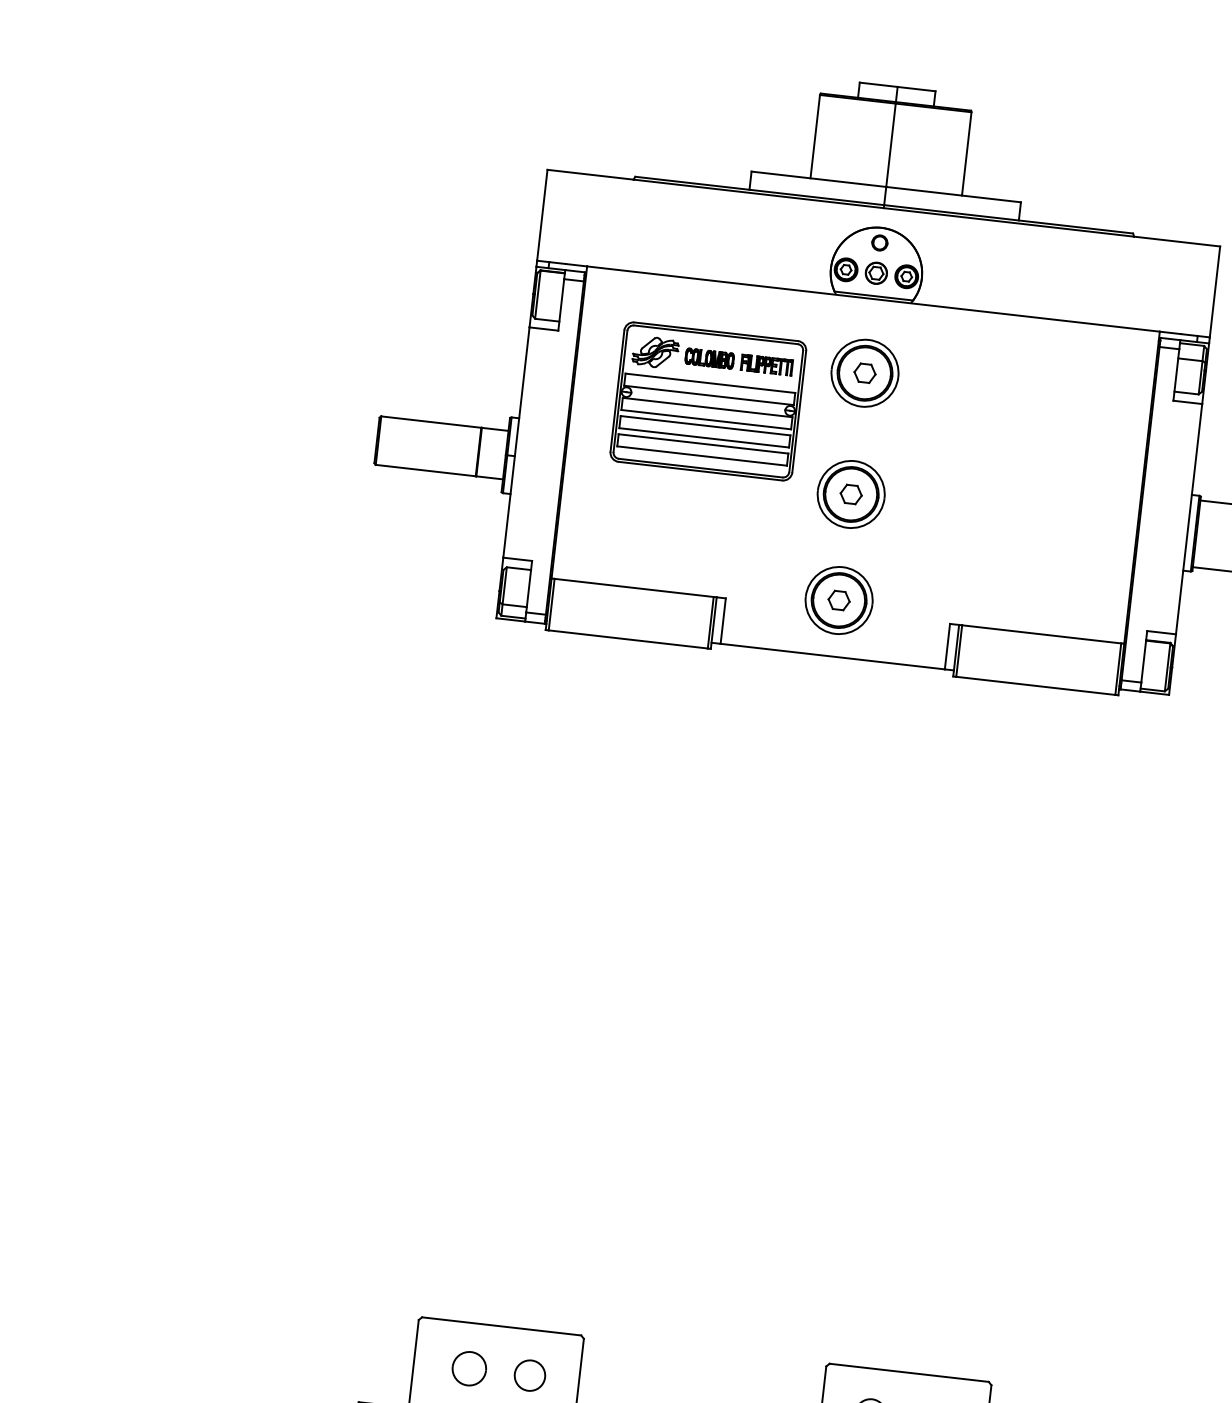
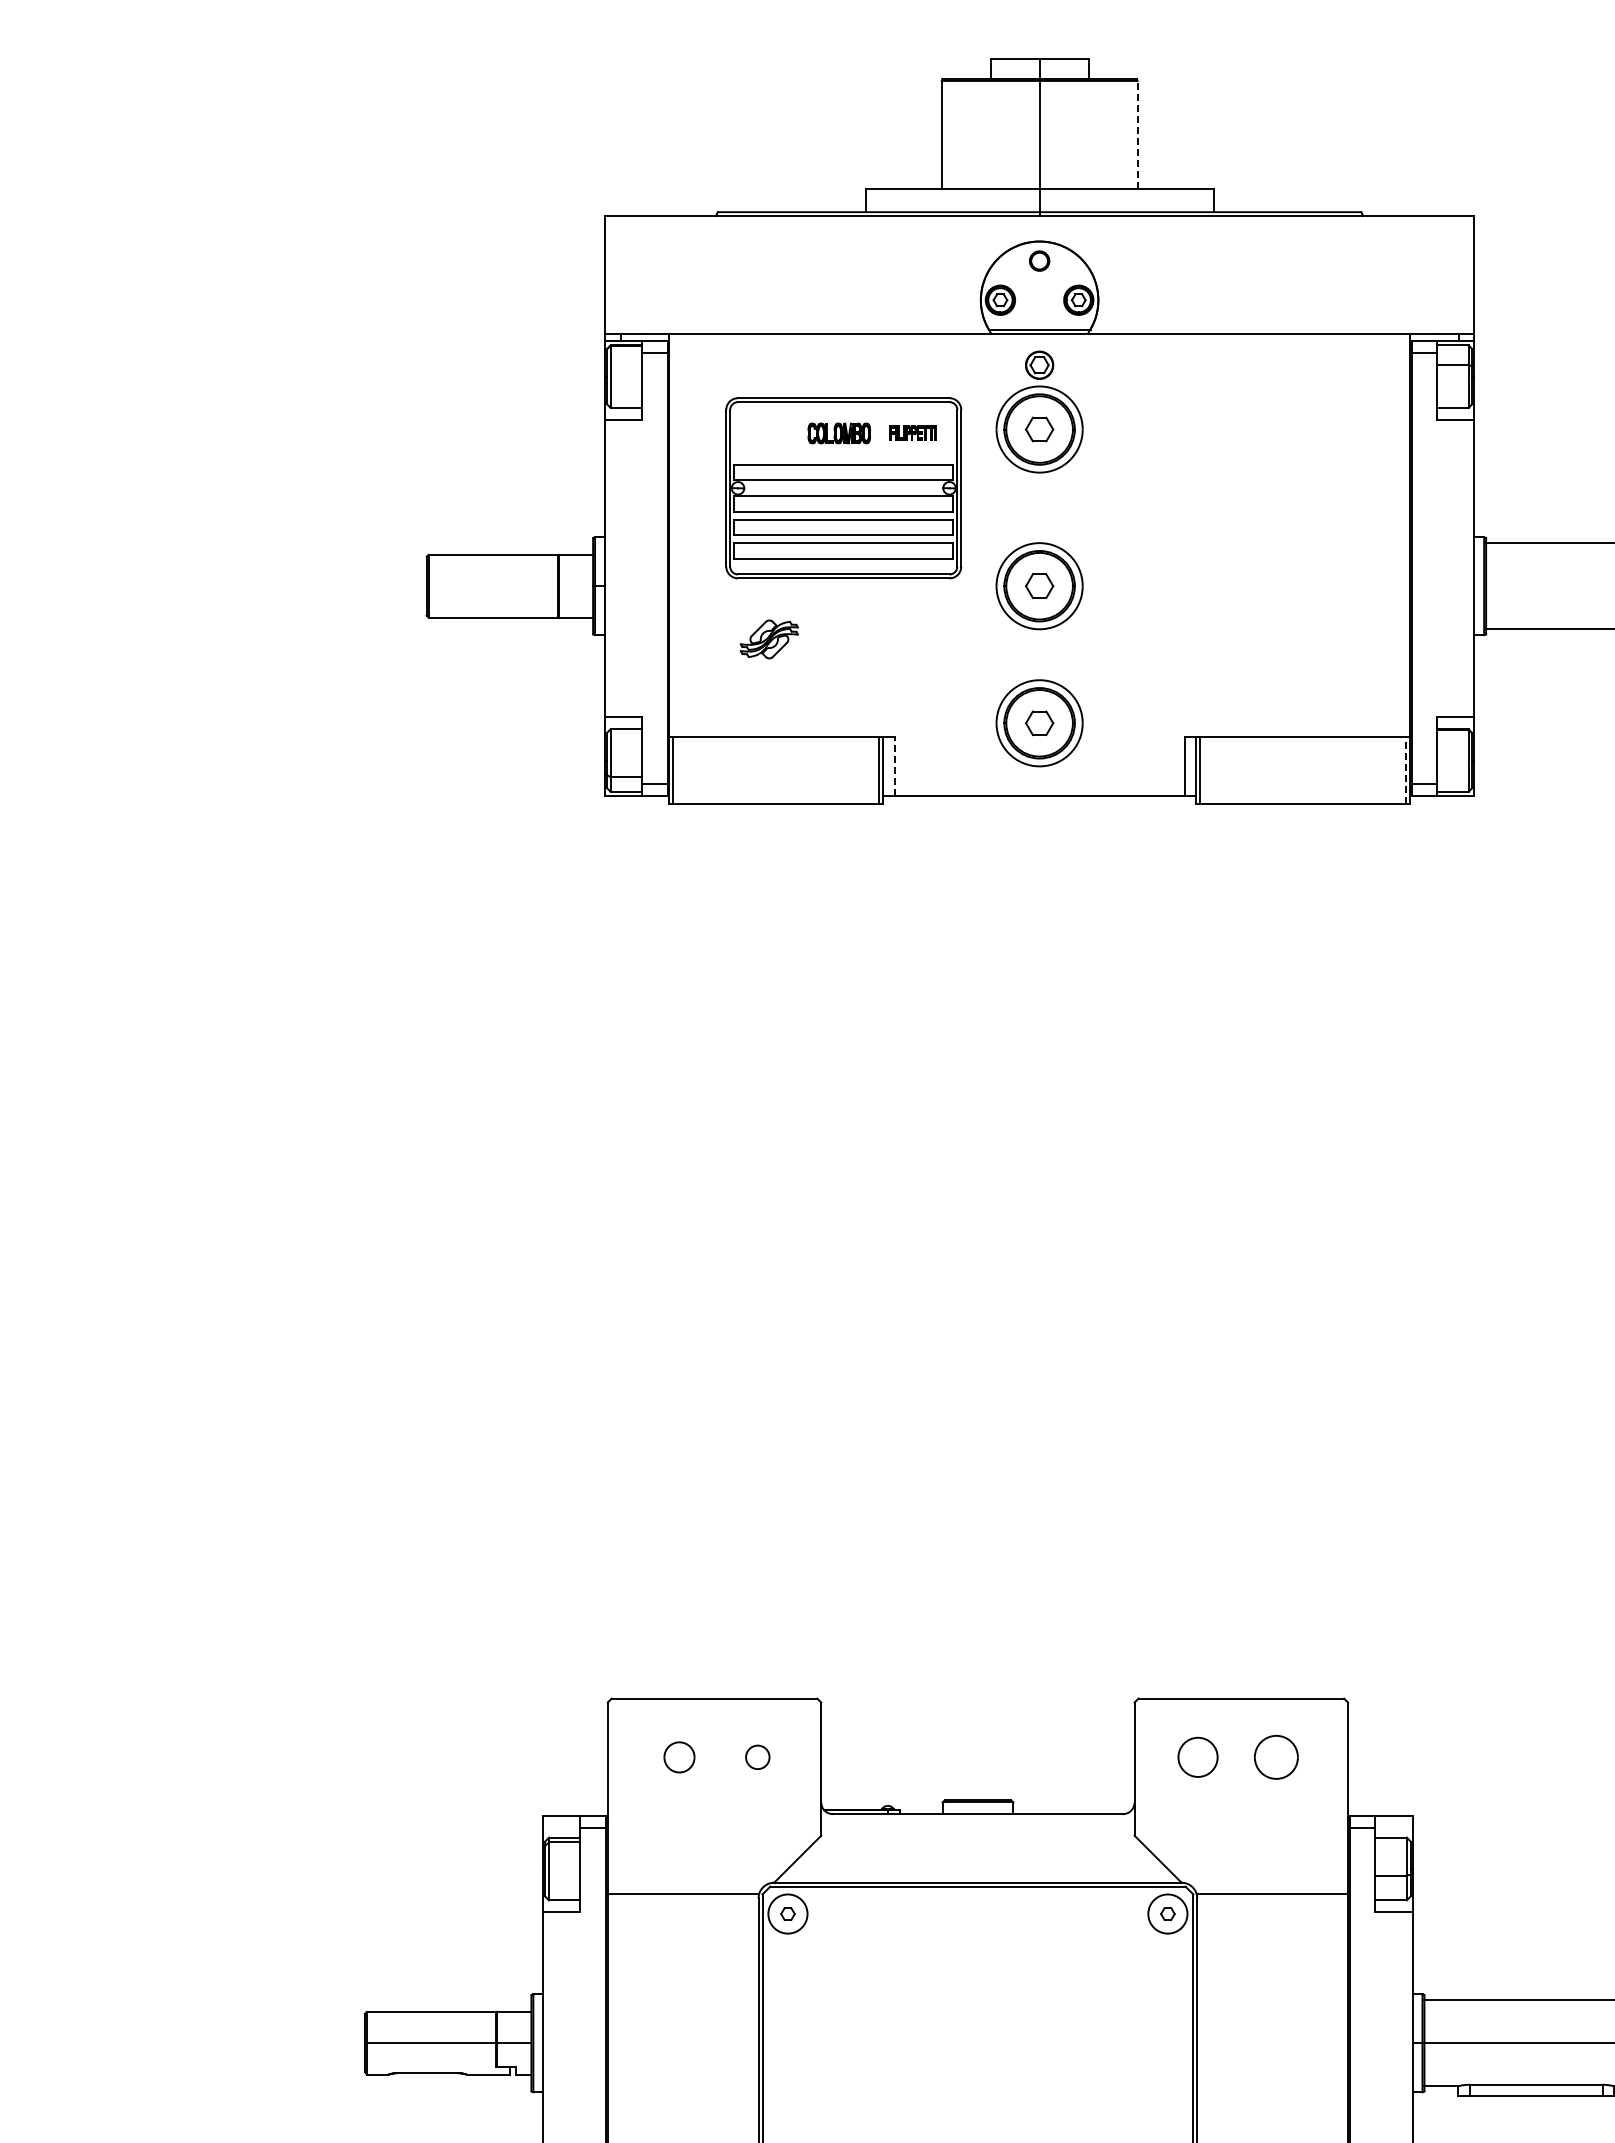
line: (966, 153) -> (1137, 134), solid -> dashed
part: (876, 272) -> (1039, 364), moved
part: (654, 352) -> (768, 639), moved
part: (767, 364) -> (913, 432), size x0.7
line: (723, 620) -> (894, 765), solid -> dashed
line: (1118, 668) -> (1405, 769), solid -> dashed
part: (469, 1368) -> (679, 1757), size x0.7
circle: (529, 1374) -> (757, 1756), size x0.6

